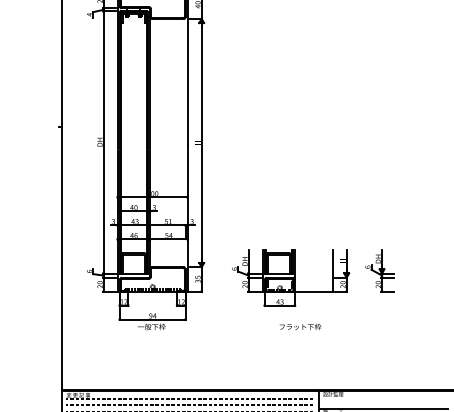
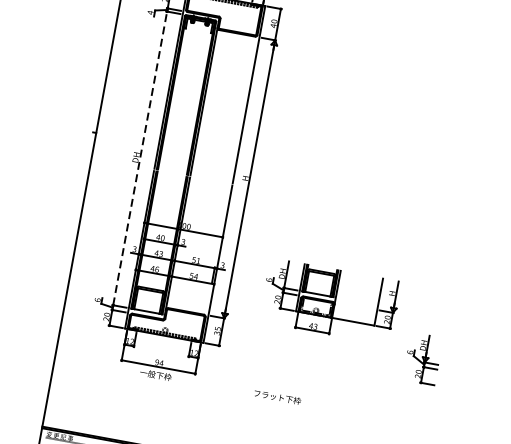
line: (103, 141) -> (140, 157), solid -> dashed
part: (291, 277) -> (331, 301), moved
text: (300, 326) -> (277, 396), moved

